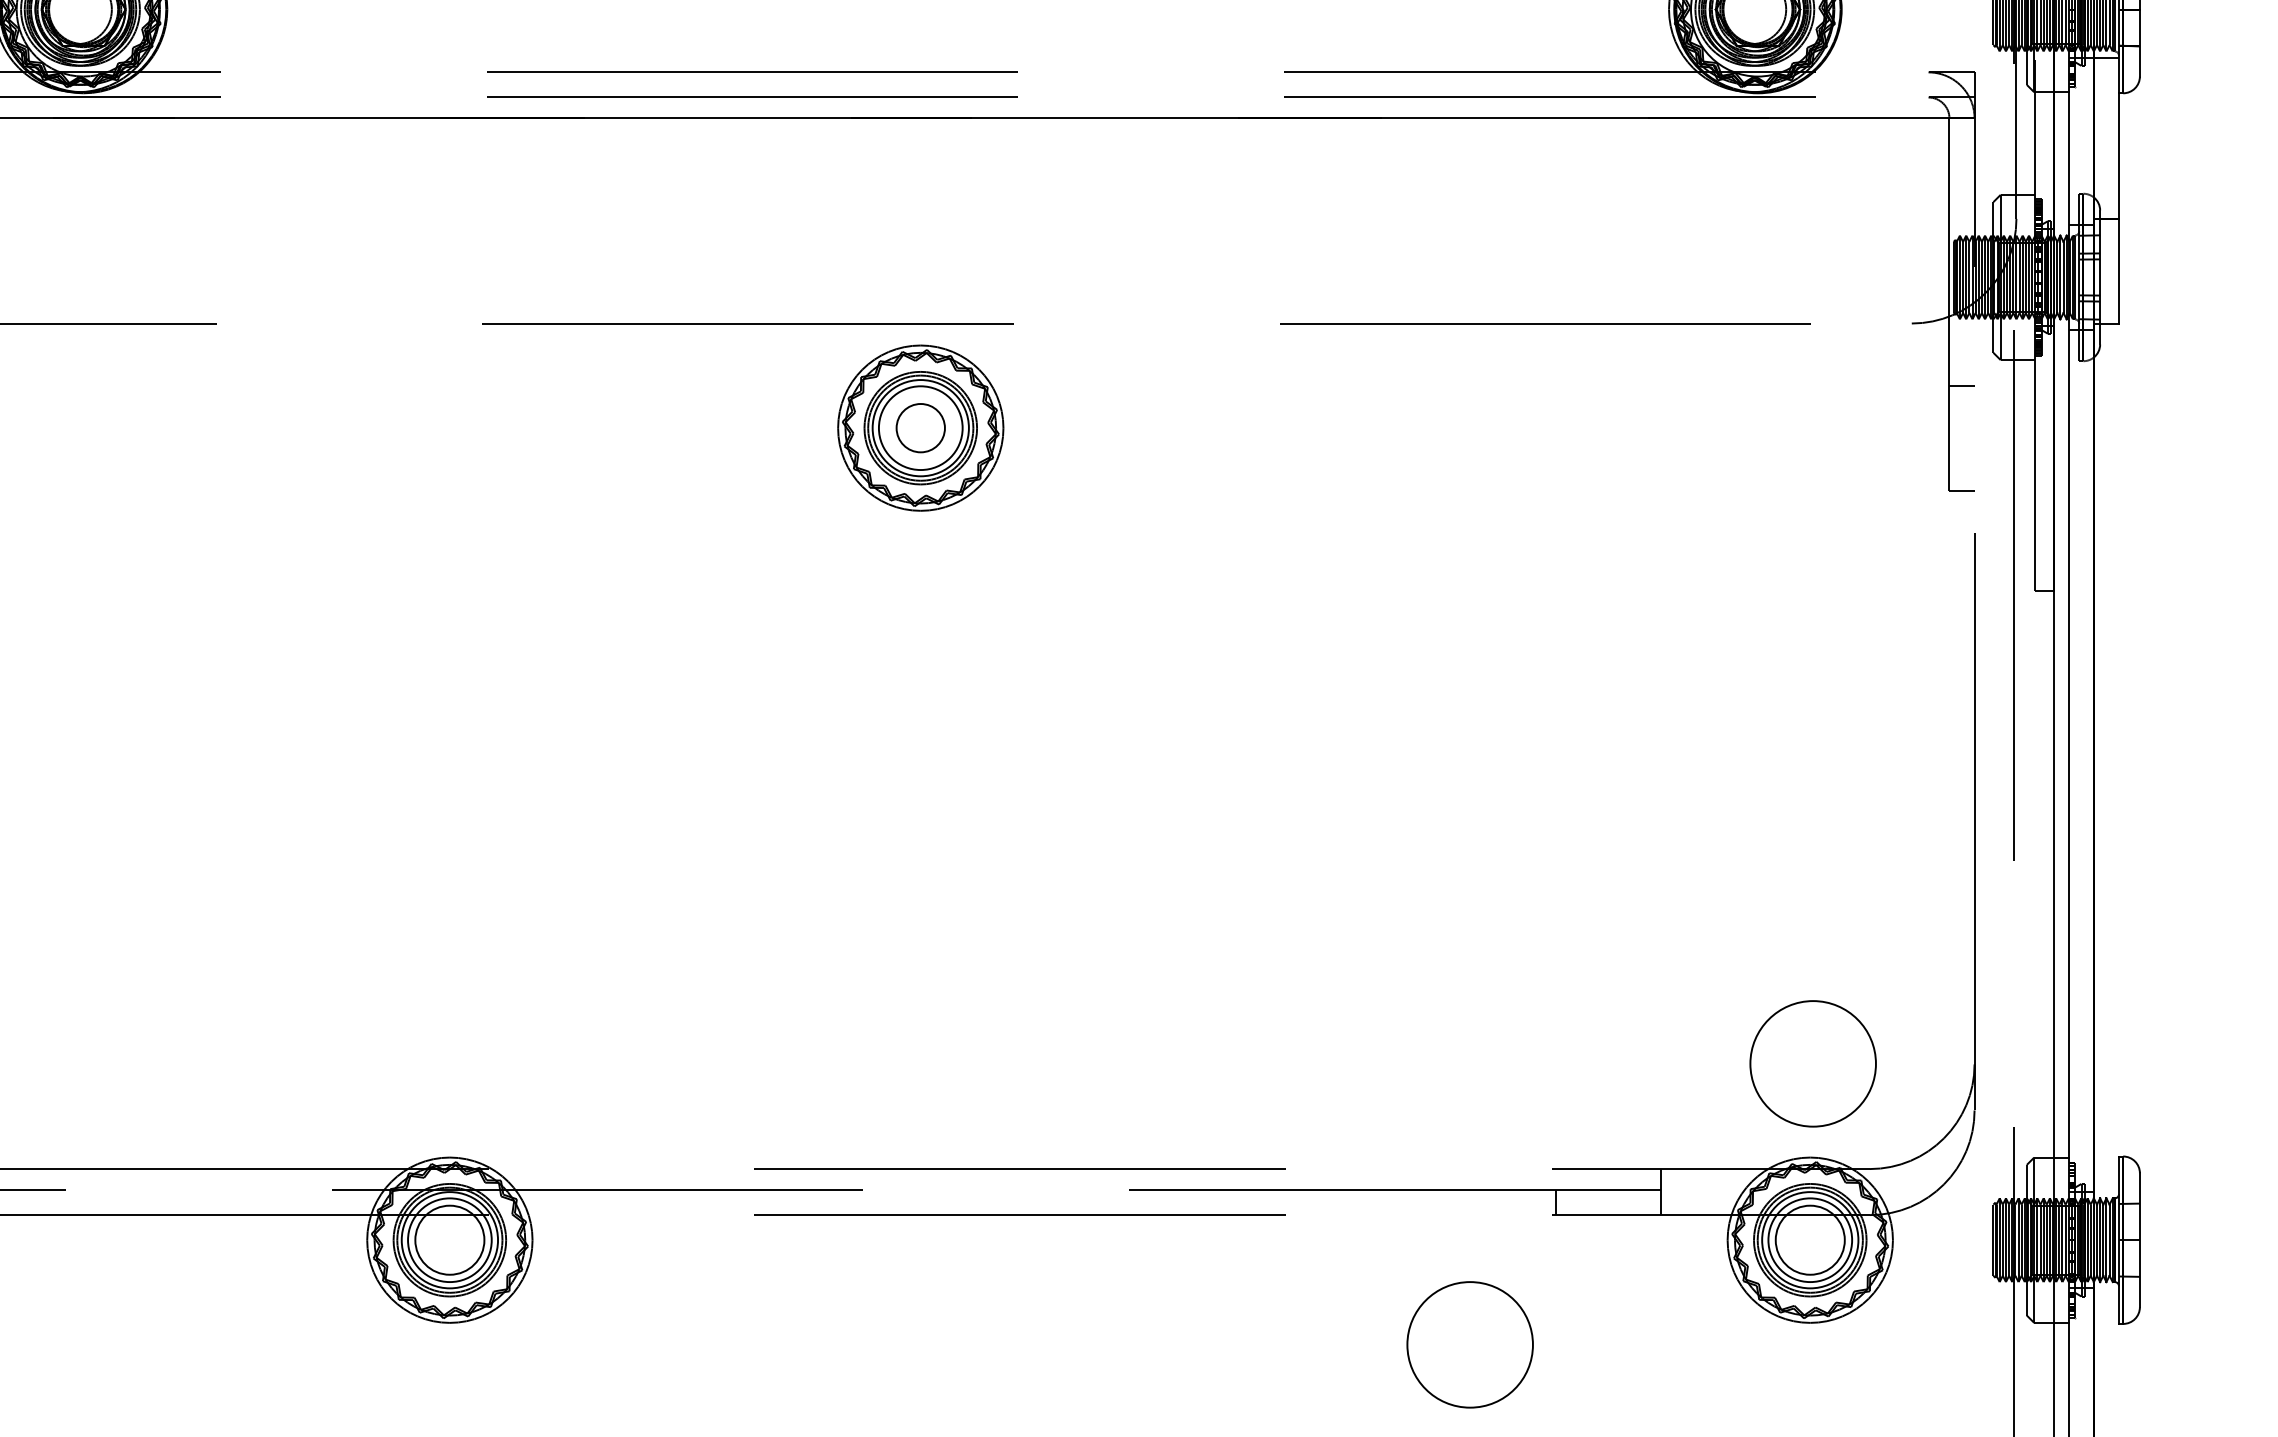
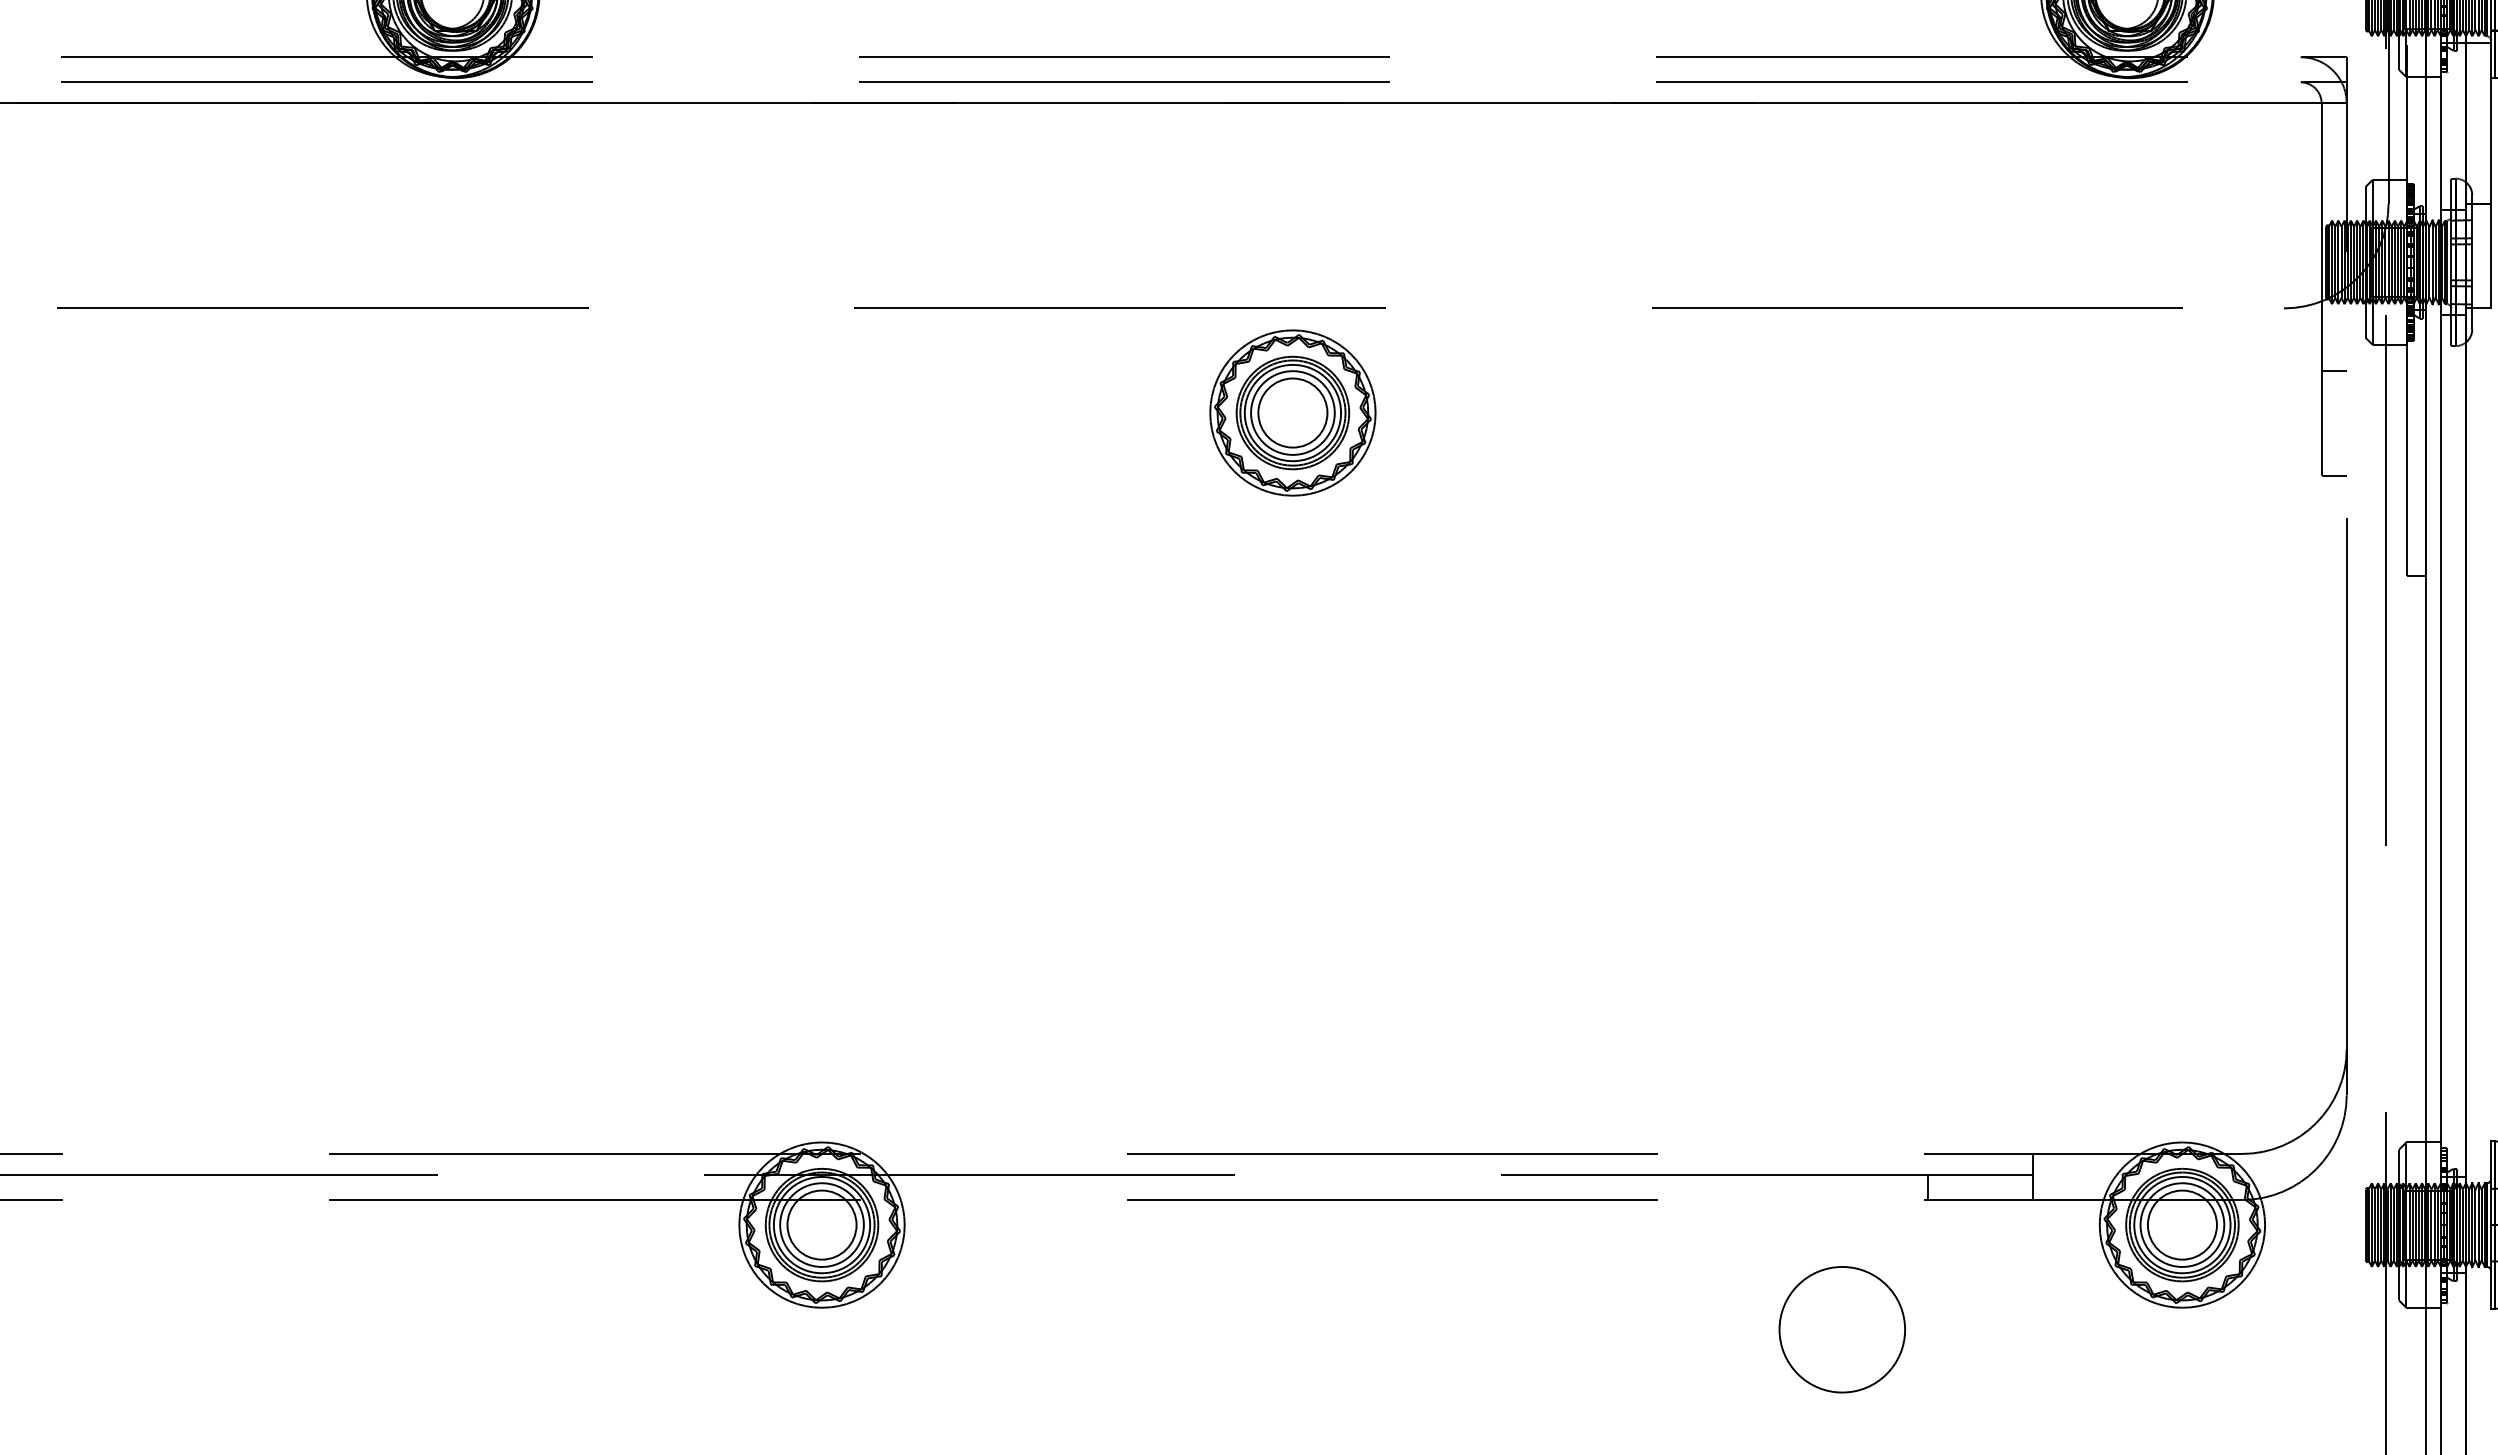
circle: (920, 427) -> (1292, 412), size x1.43
circle: (1812, 1063) -> (2184, 1048), removed

